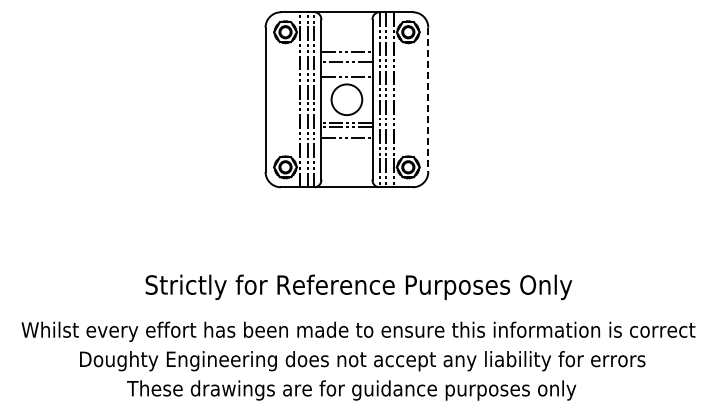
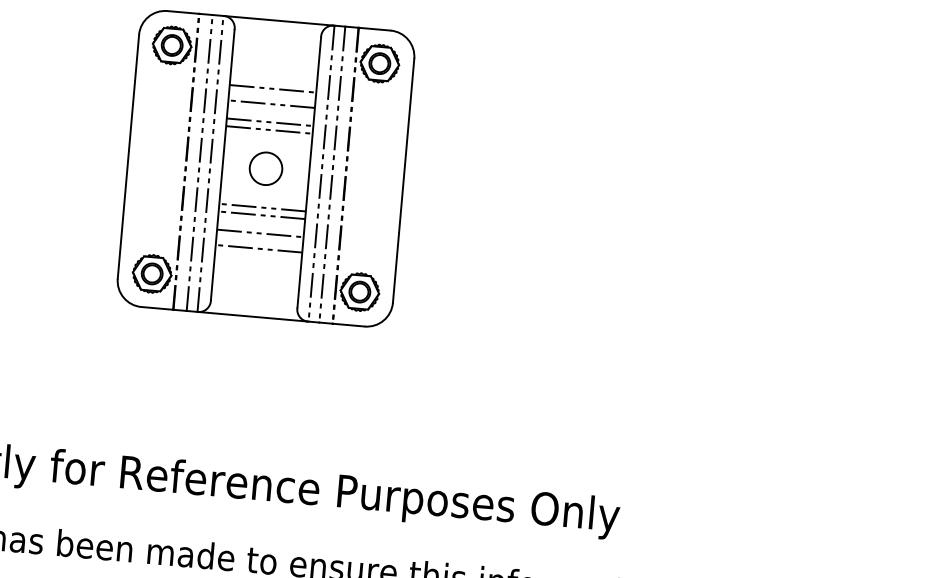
line: (346, 72) -> (269, 122), added
circle: (346, 99) -> (265, 168), size x0.62
line: (428, 100) -> (403, 182), dashed -> solid
line: (346, 147) -> (258, 249), added

